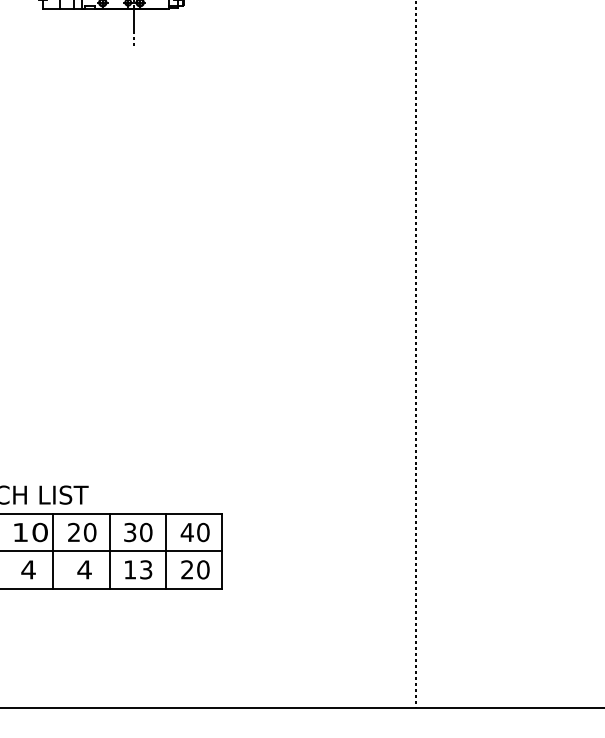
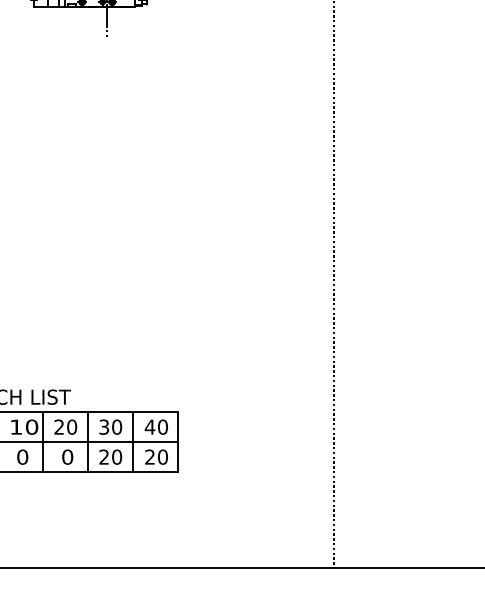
text: (28, 569) -> (22, 456), 4 -> 0
text: (84, 569) -> (67, 456), 4 -> 0
text: (138, 569) -> (110, 456), 13 -> 20

